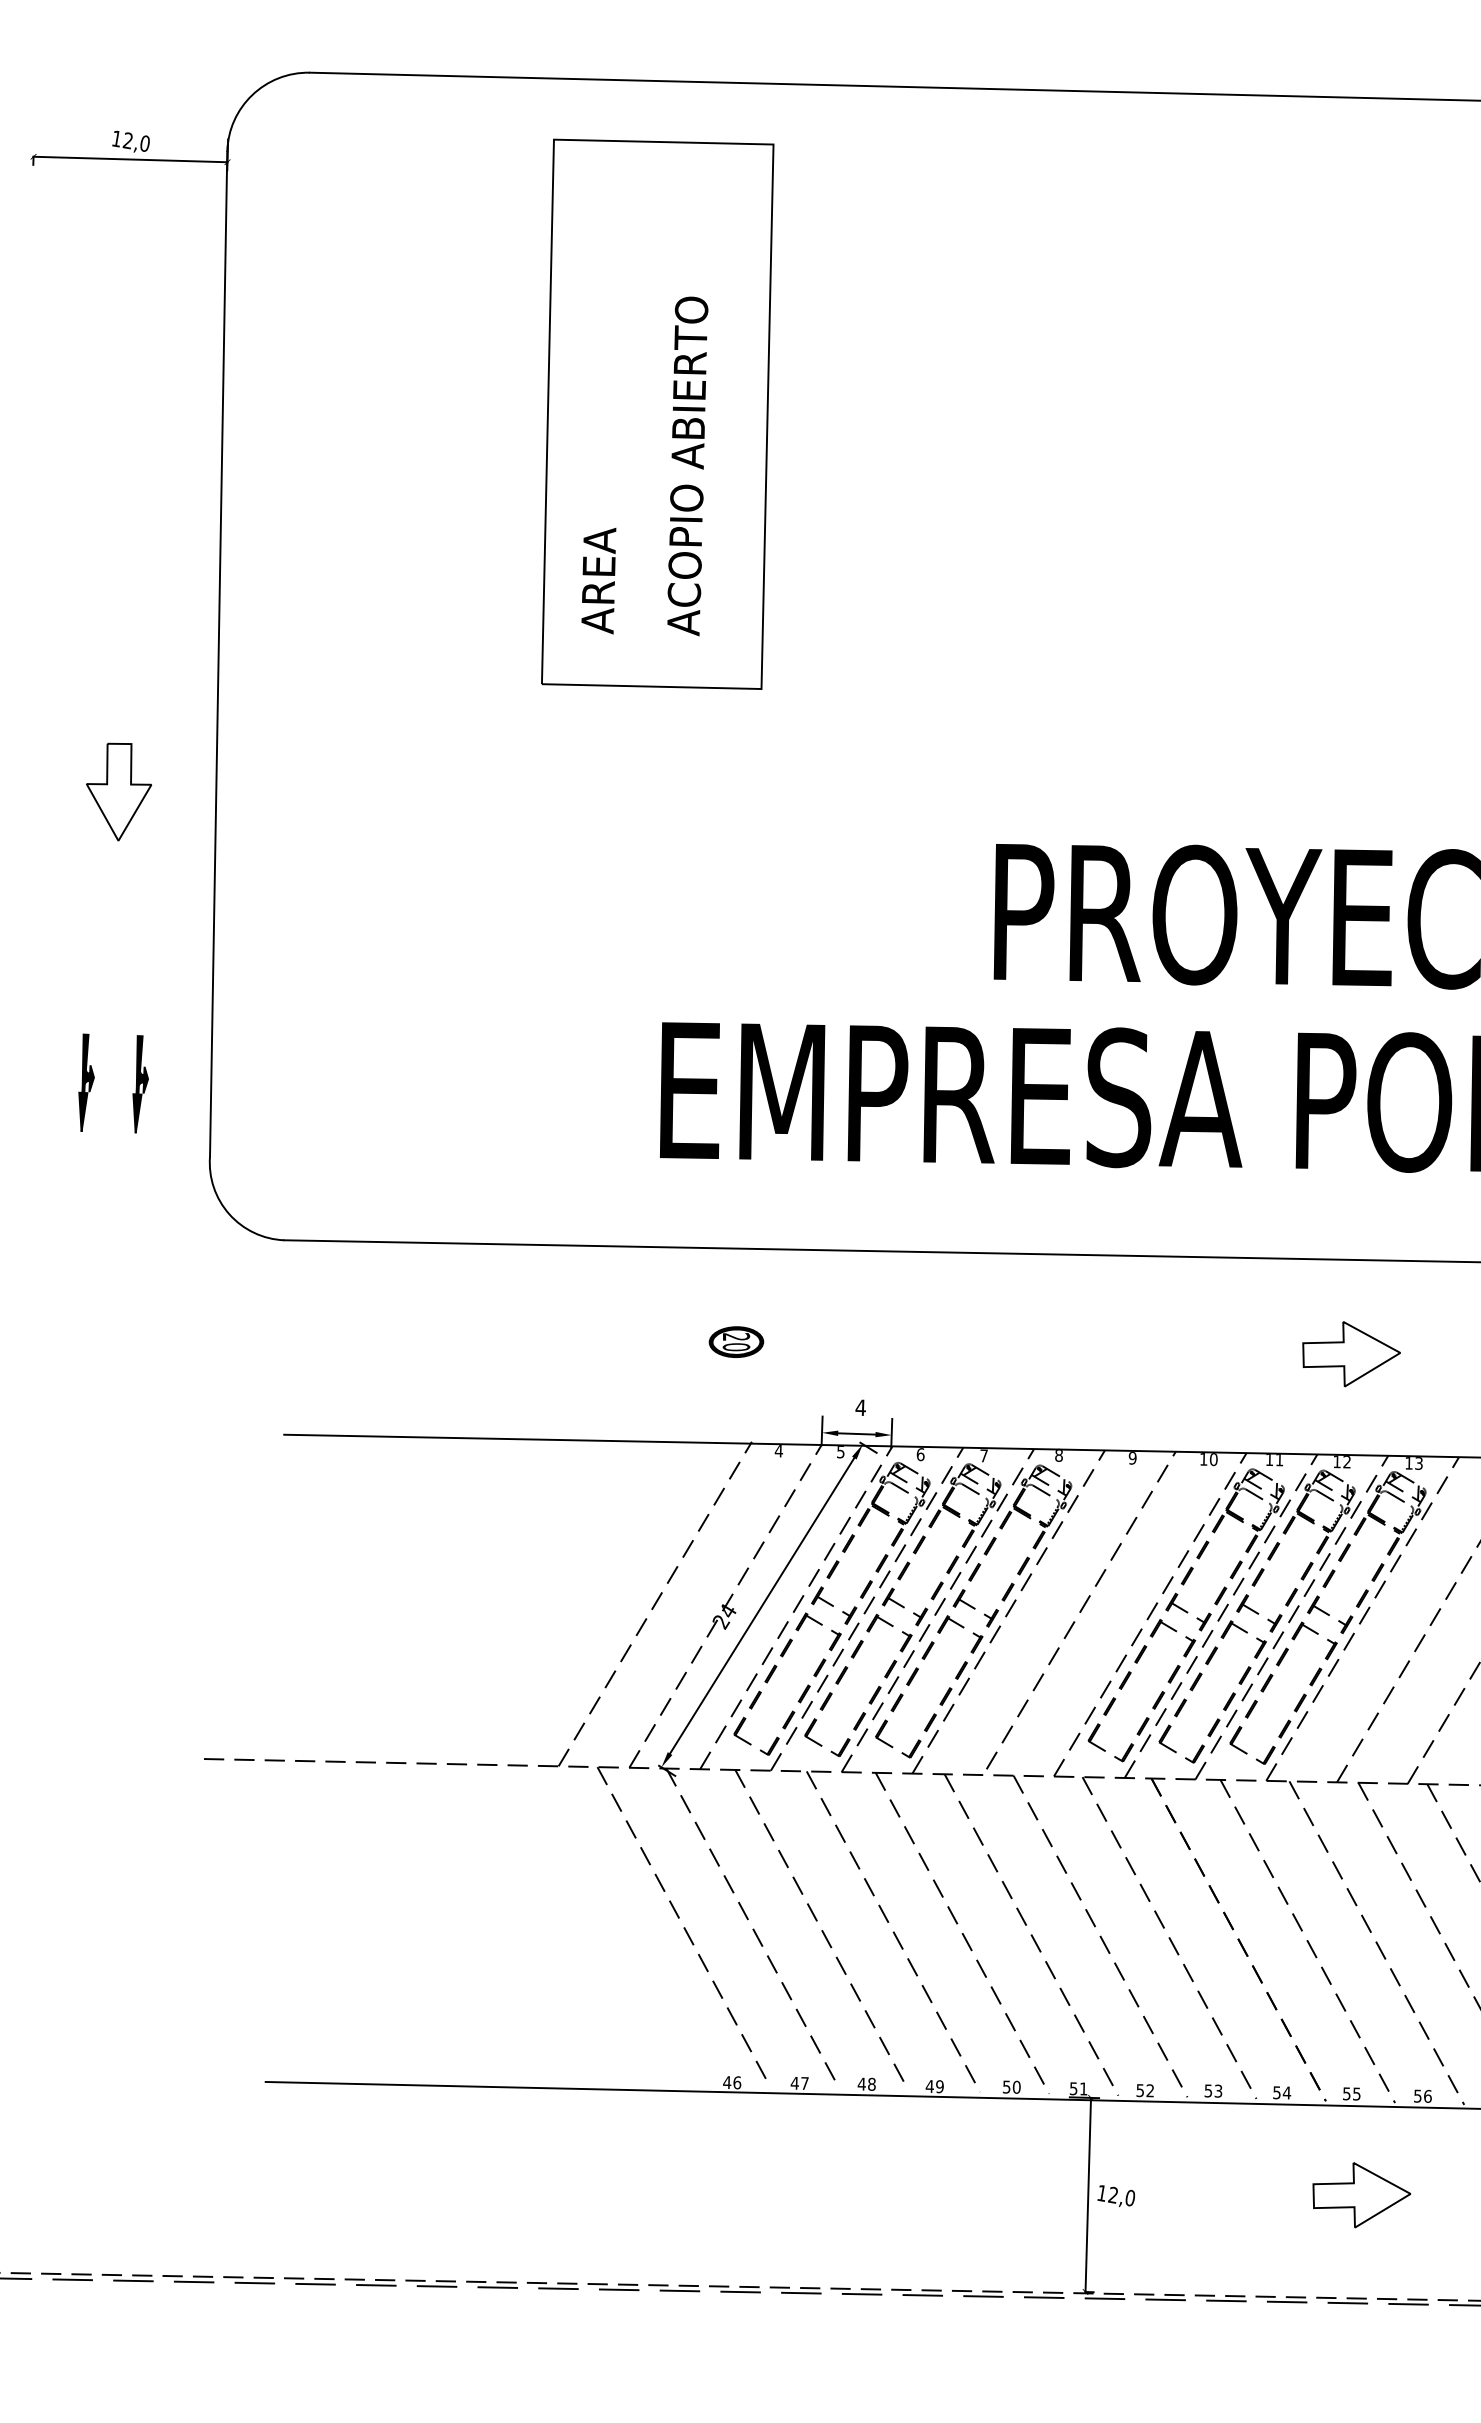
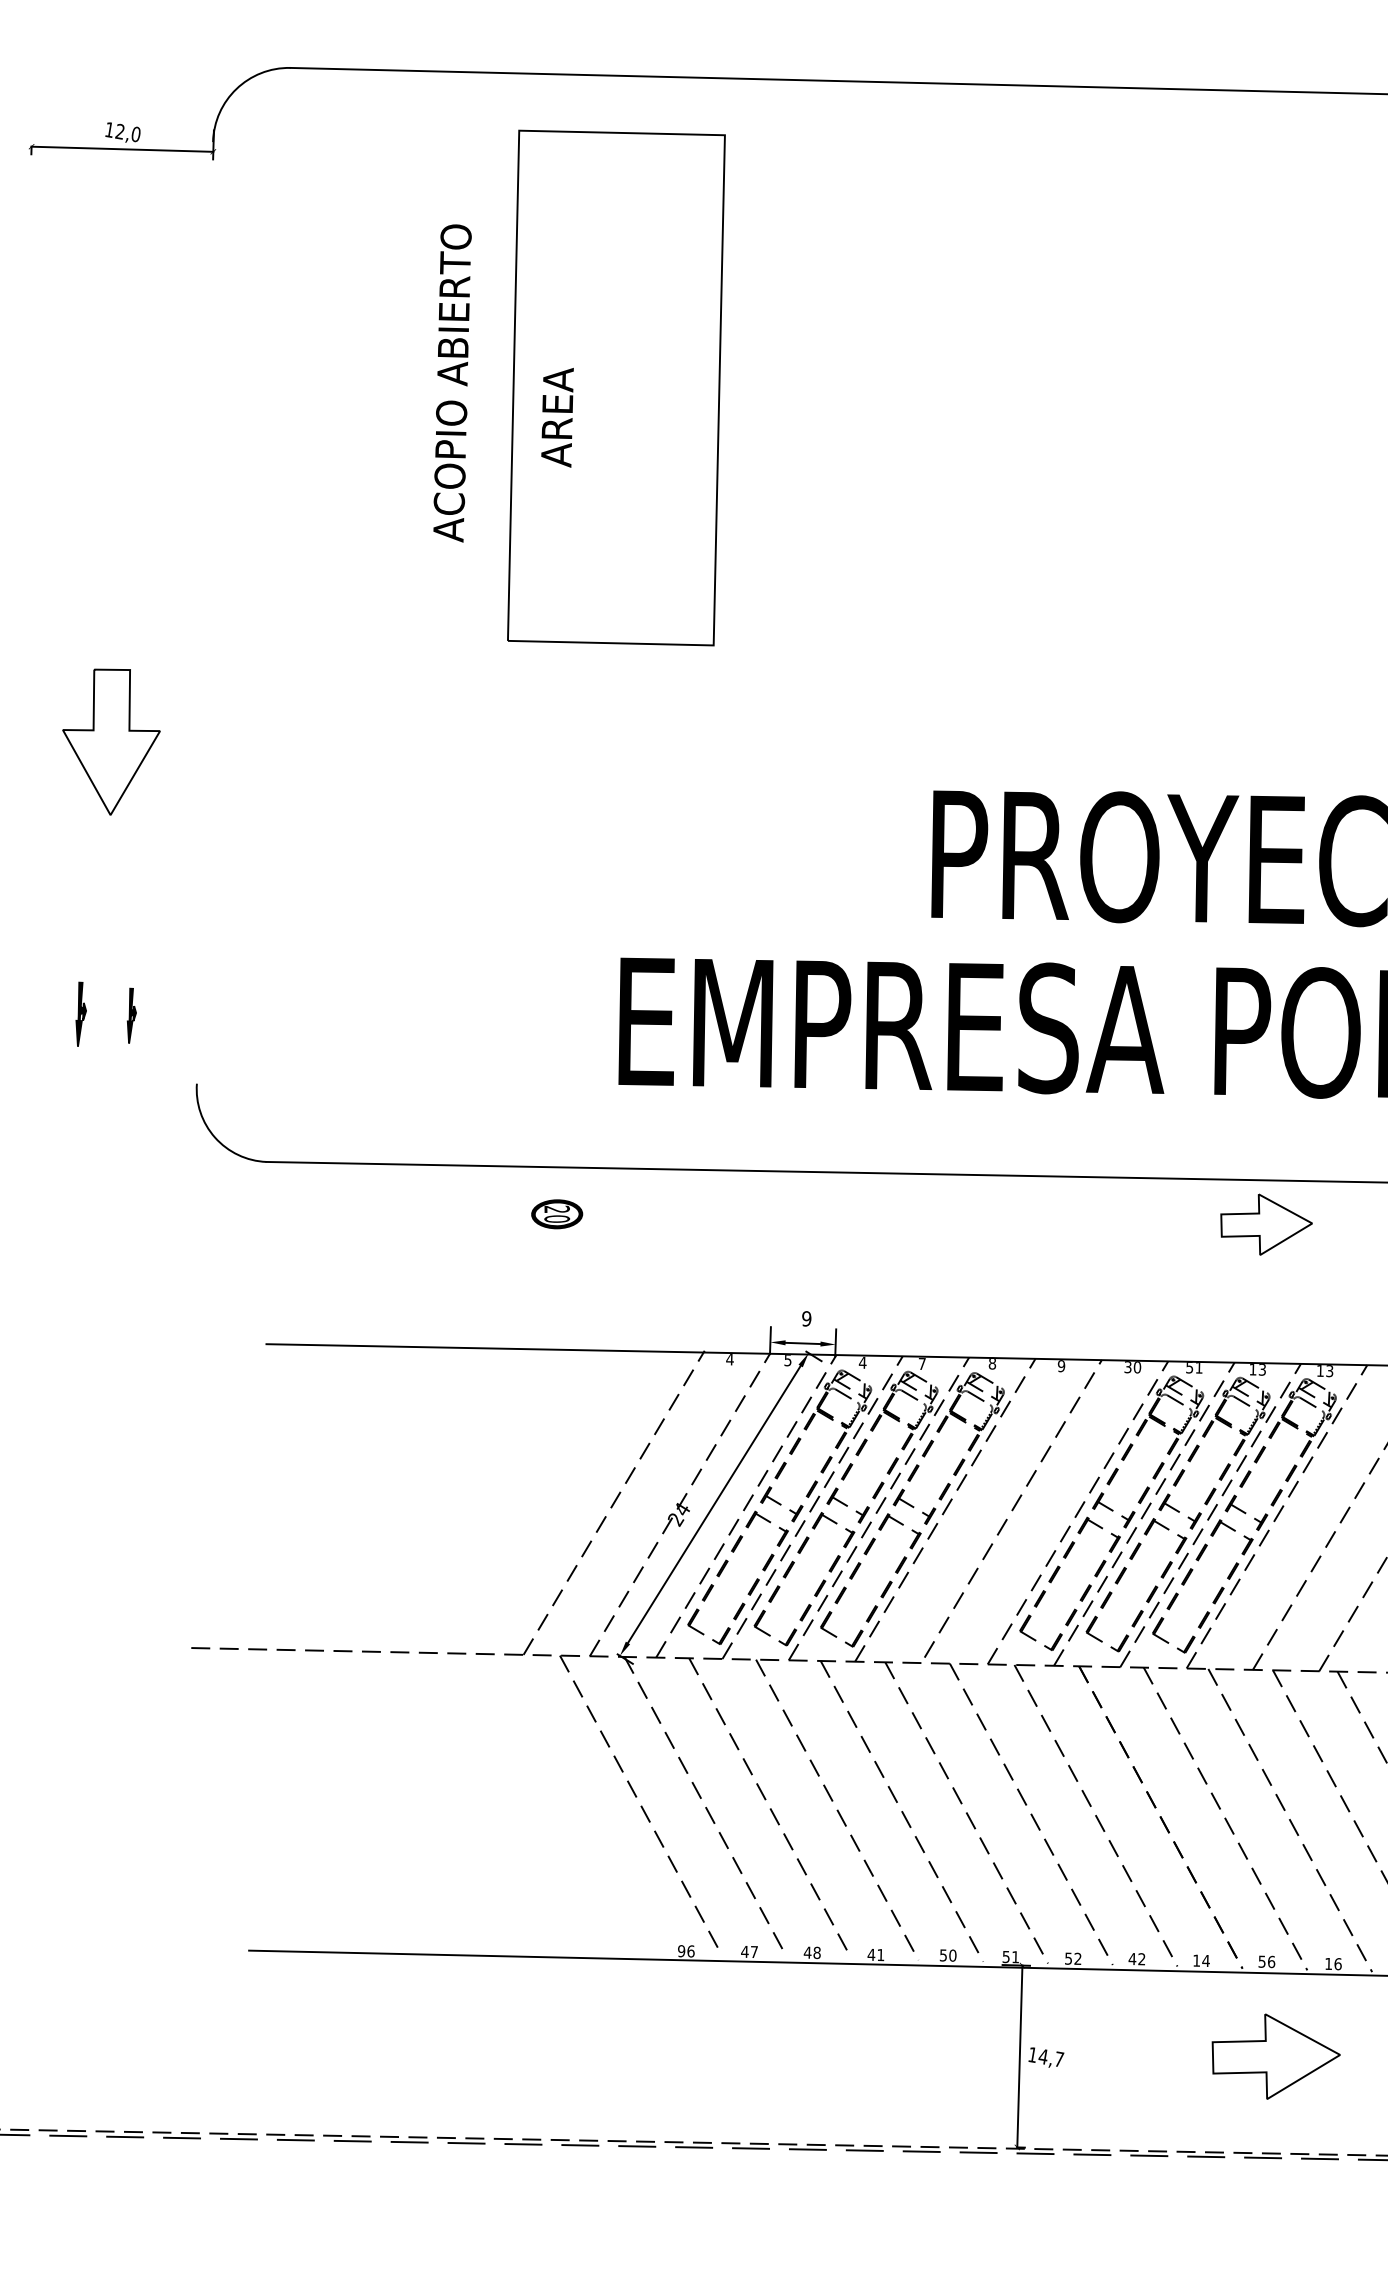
text: (687, 466) -> (452, 383), moved
text: (598, 581) -> (557, 418), moved
line: (218, 653) -> (204, 612), removed
part: (119, 791) -> (112, 741), size x1.6
part: (86, 1082) -> (81, 1014), size x0.7
part: (140, 1084) -> (131, 1016), size x0.6
part: (736, 1341) -> (557, 1213), moved
part: (1351, 1354) -> (1266, 1224), moved
text: (860, 1407) -> (806, 1318), 4 -> 9
text: (920, 1454) -> (862, 1362), 6 -> 4
text: (1203, 1459) -> (1127, 1367), 10 -> 30
text: (1269, 1460) -> (1189, 1368), 11 -> 51
text: (1346, 1462) -> (1261, 1370), 12 -> 13
text: (727, 2082) -> (681, 1951), 46 -> 96
text: (939, 2086) -> (880, 1954), 49 -> 41
text: (1213, 2090) -> (1137, 1958), 53 -> 42
text: (1276, 2092) -> (1196, 1960), 54 -> 14
text: (1356, 2093) -> (1271, 1961), 55 -> 56
text: (1417, 2095) -> (1328, 1963), 56 -> 16
part: (1361, 2195) -> (1275, 2057), size x1.4
text: (1121, 2196) -> (1050, 2057), 12,0 -> 14,7

